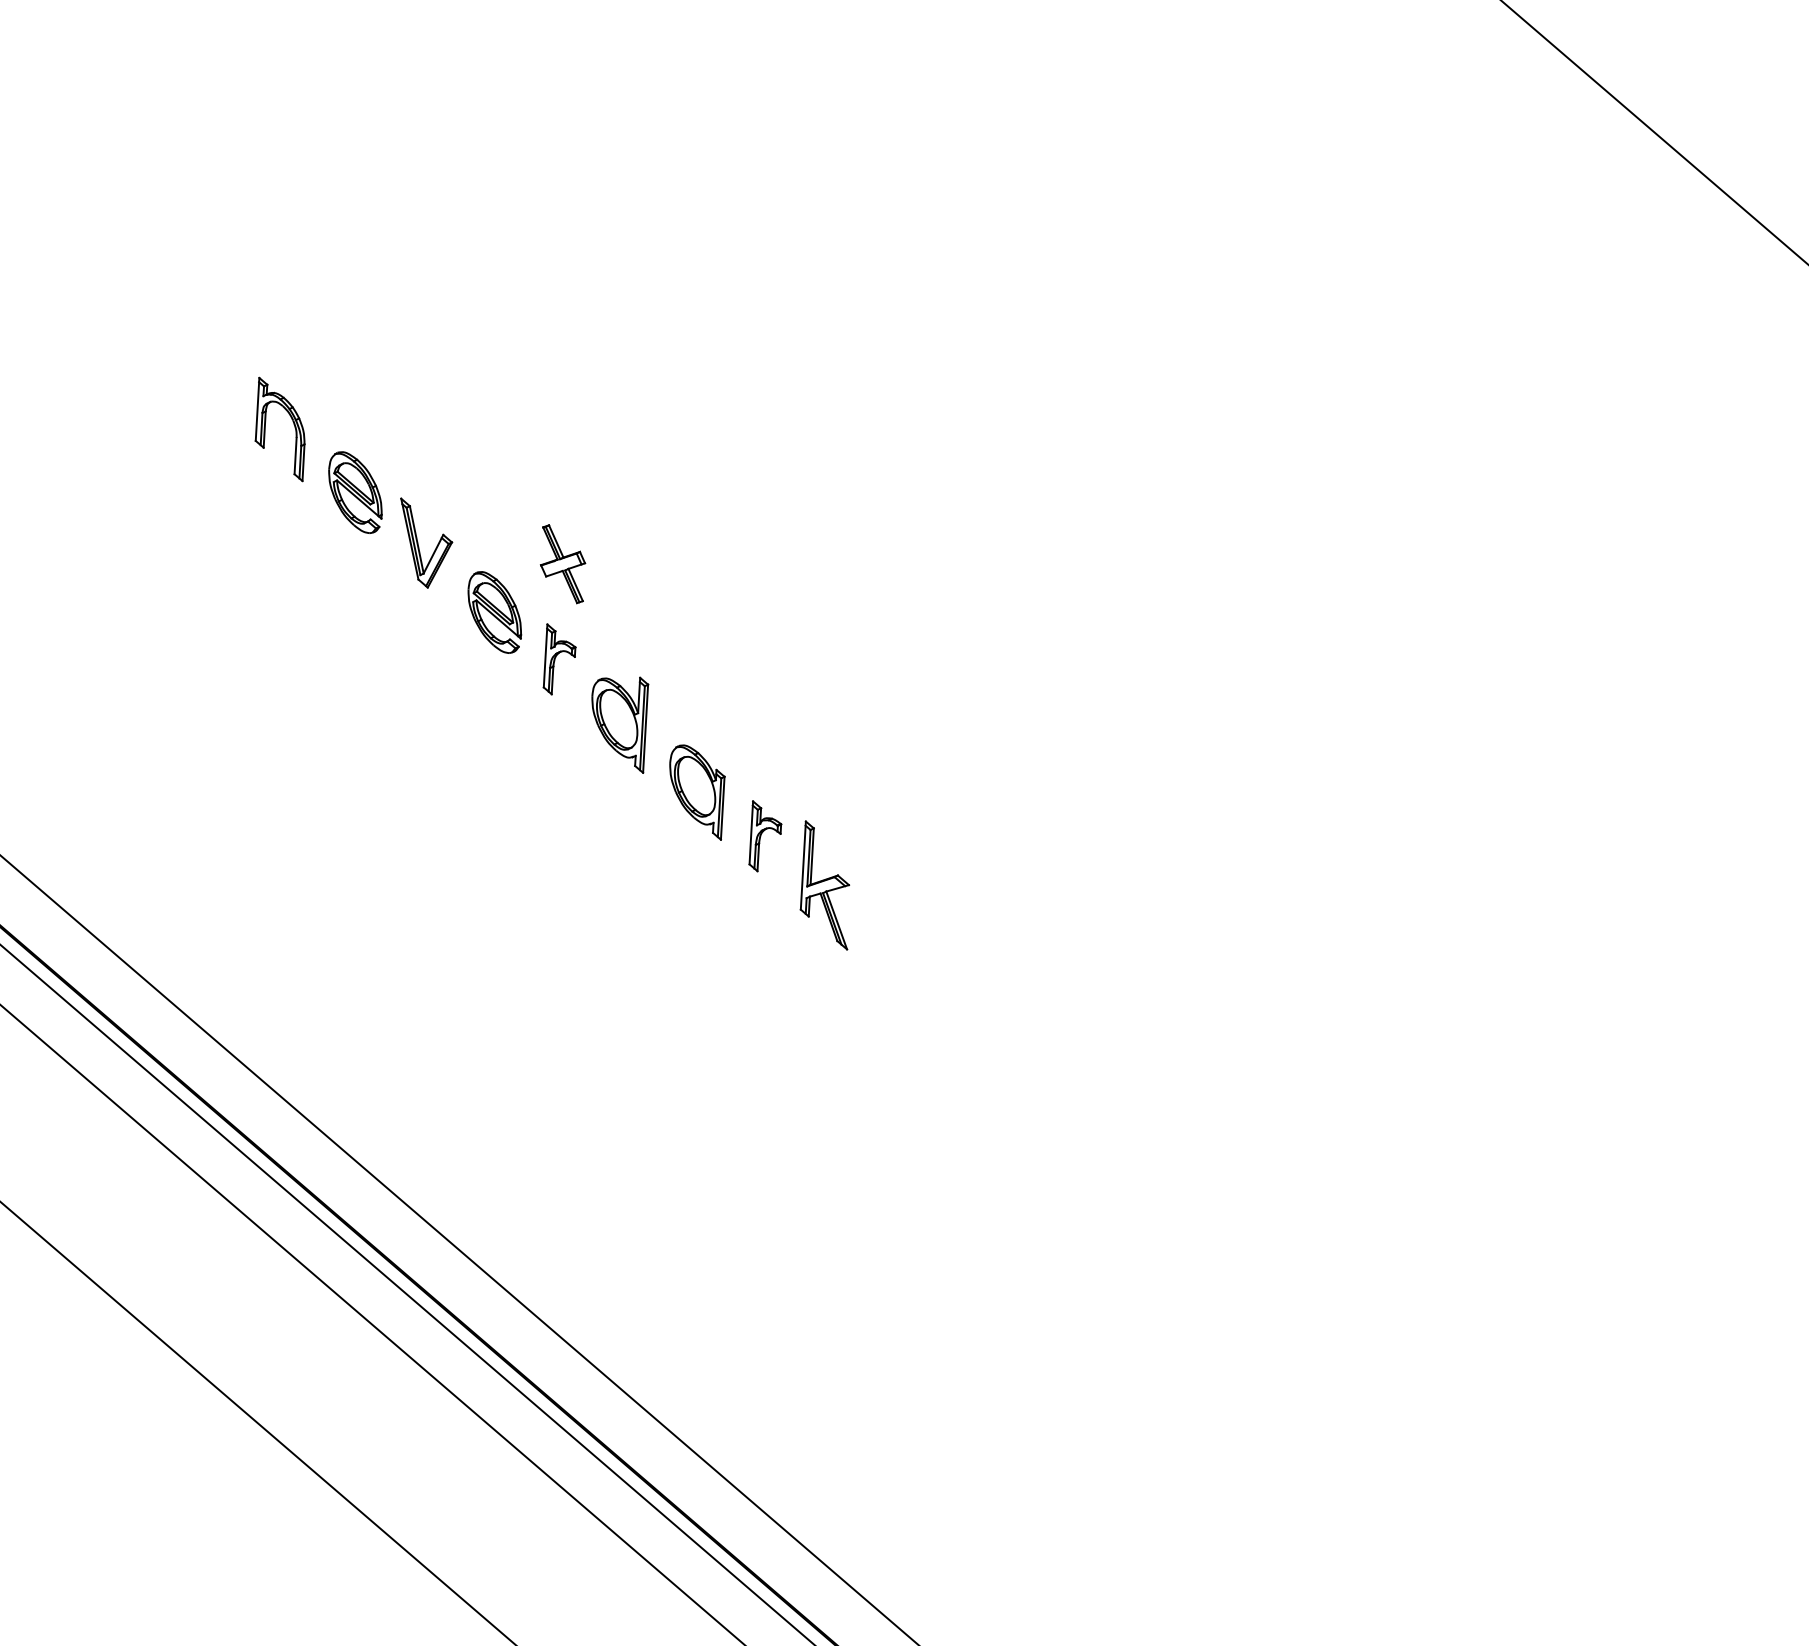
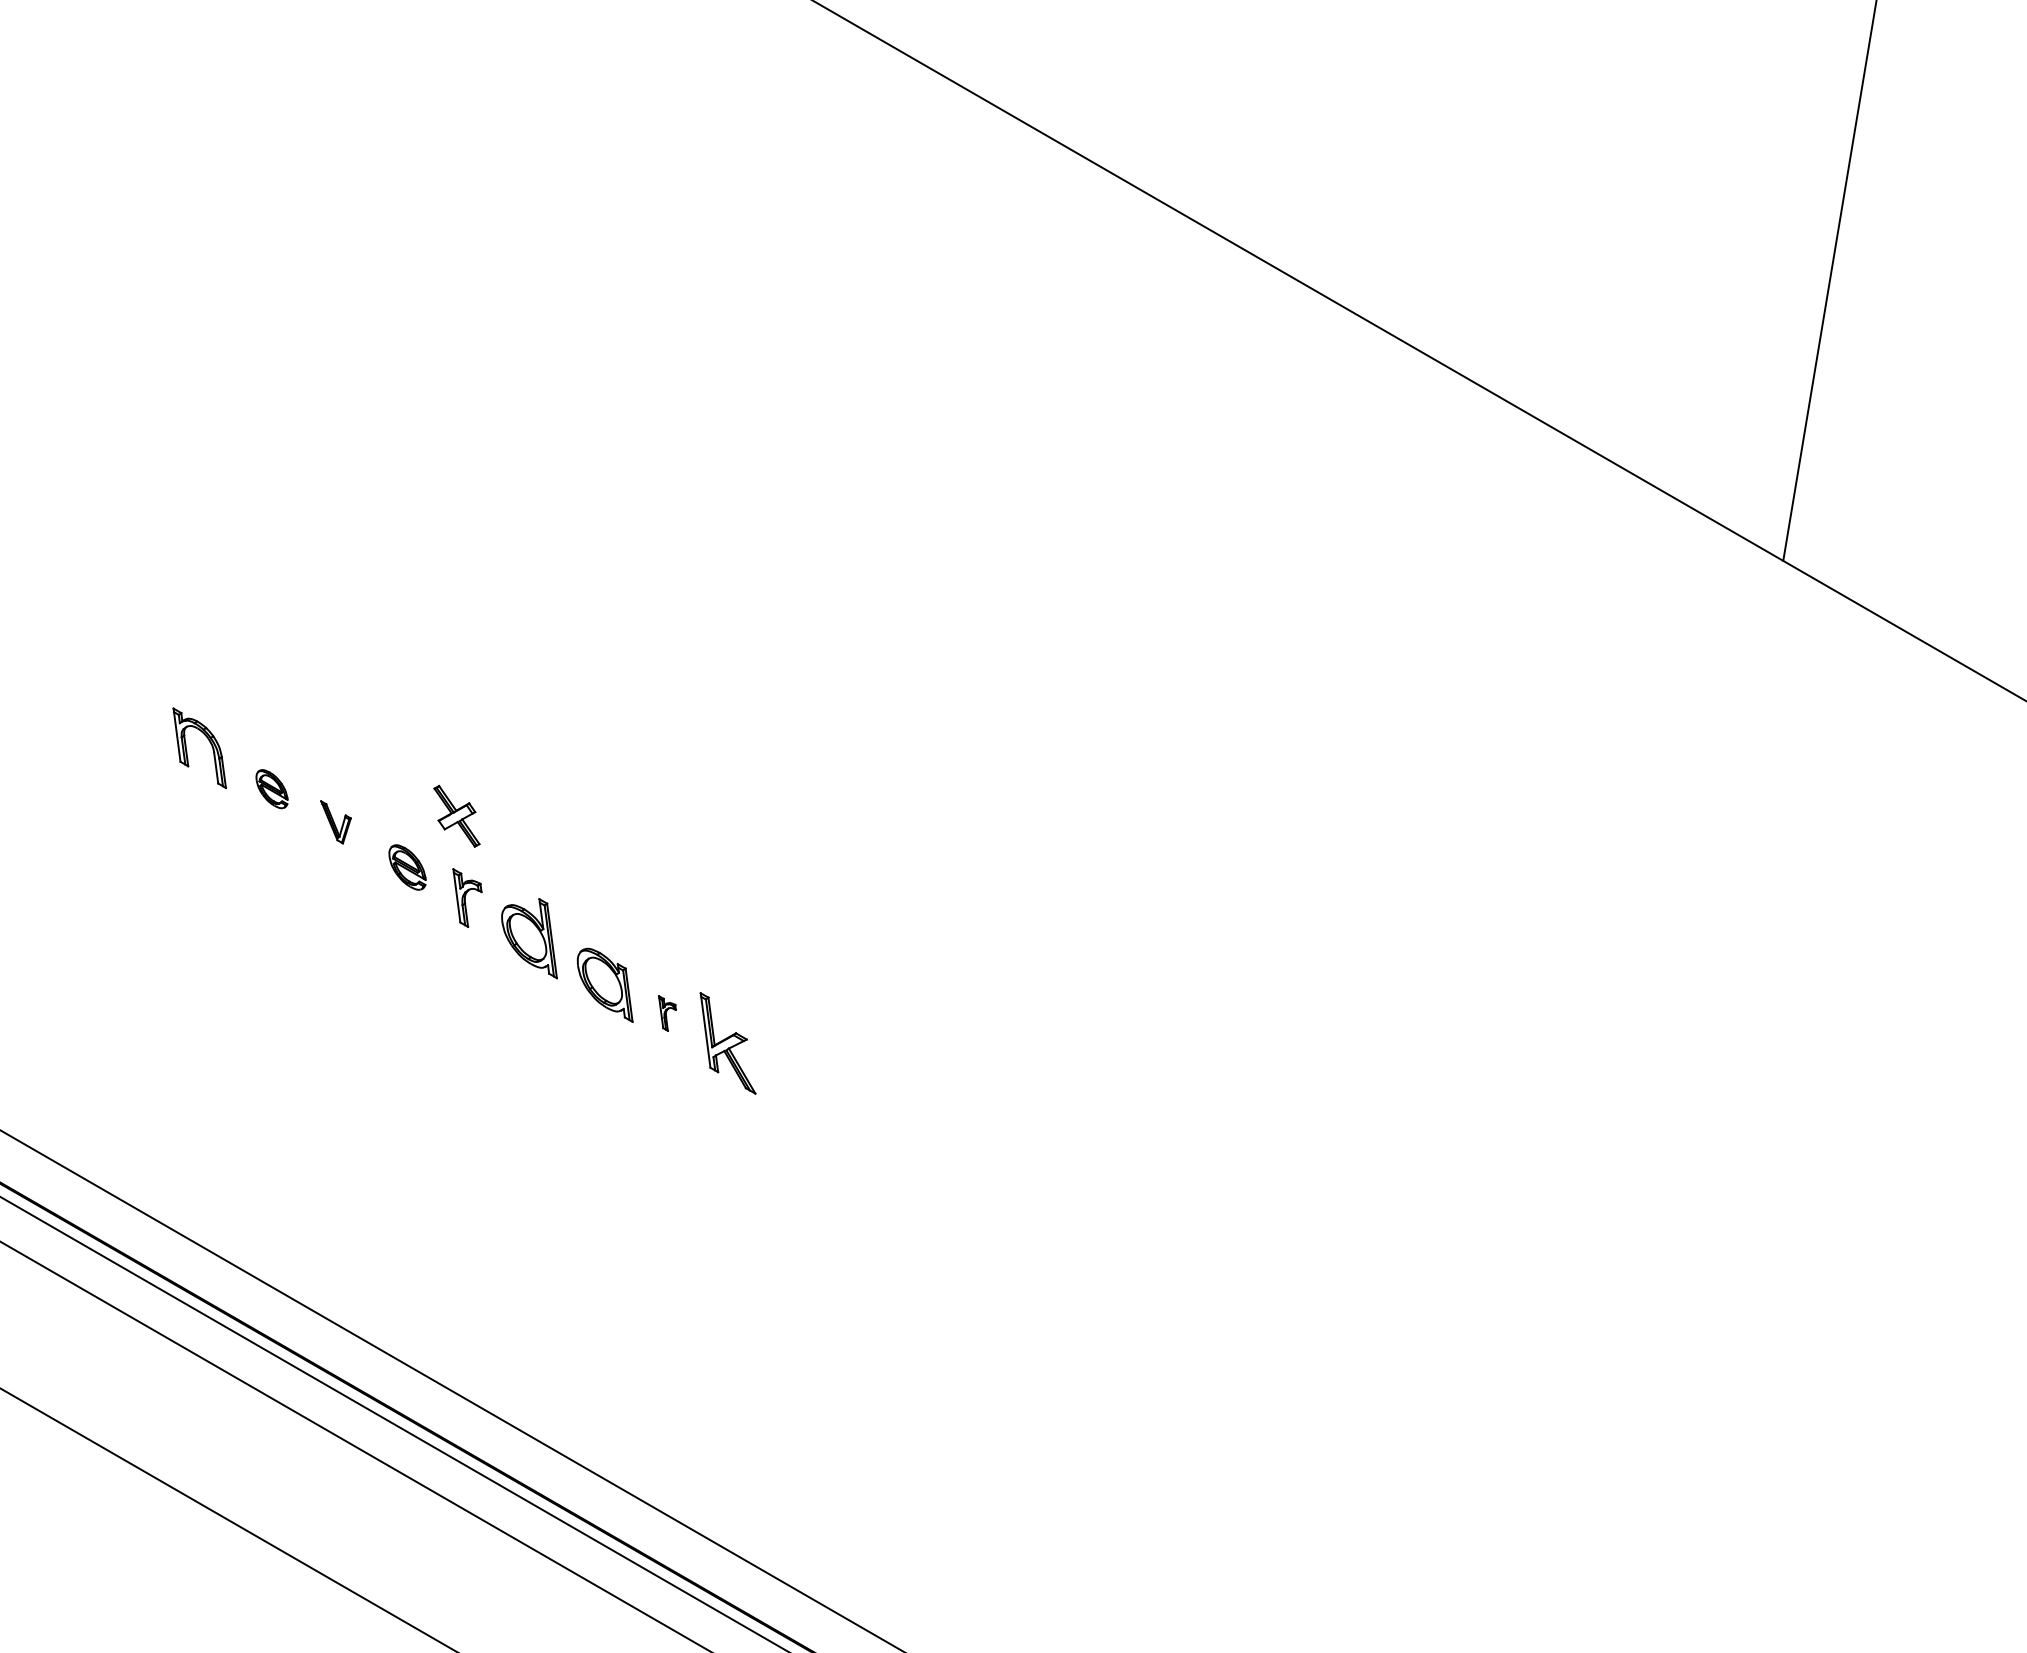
part: (354, 491) -> (271, 788), size x0.6
part: (421, 544) -> (335, 822), size x0.6
part: (494, 612) -> (407, 867), size x0.7
part: (763, 837) -> (667, 1013), size x0.6

